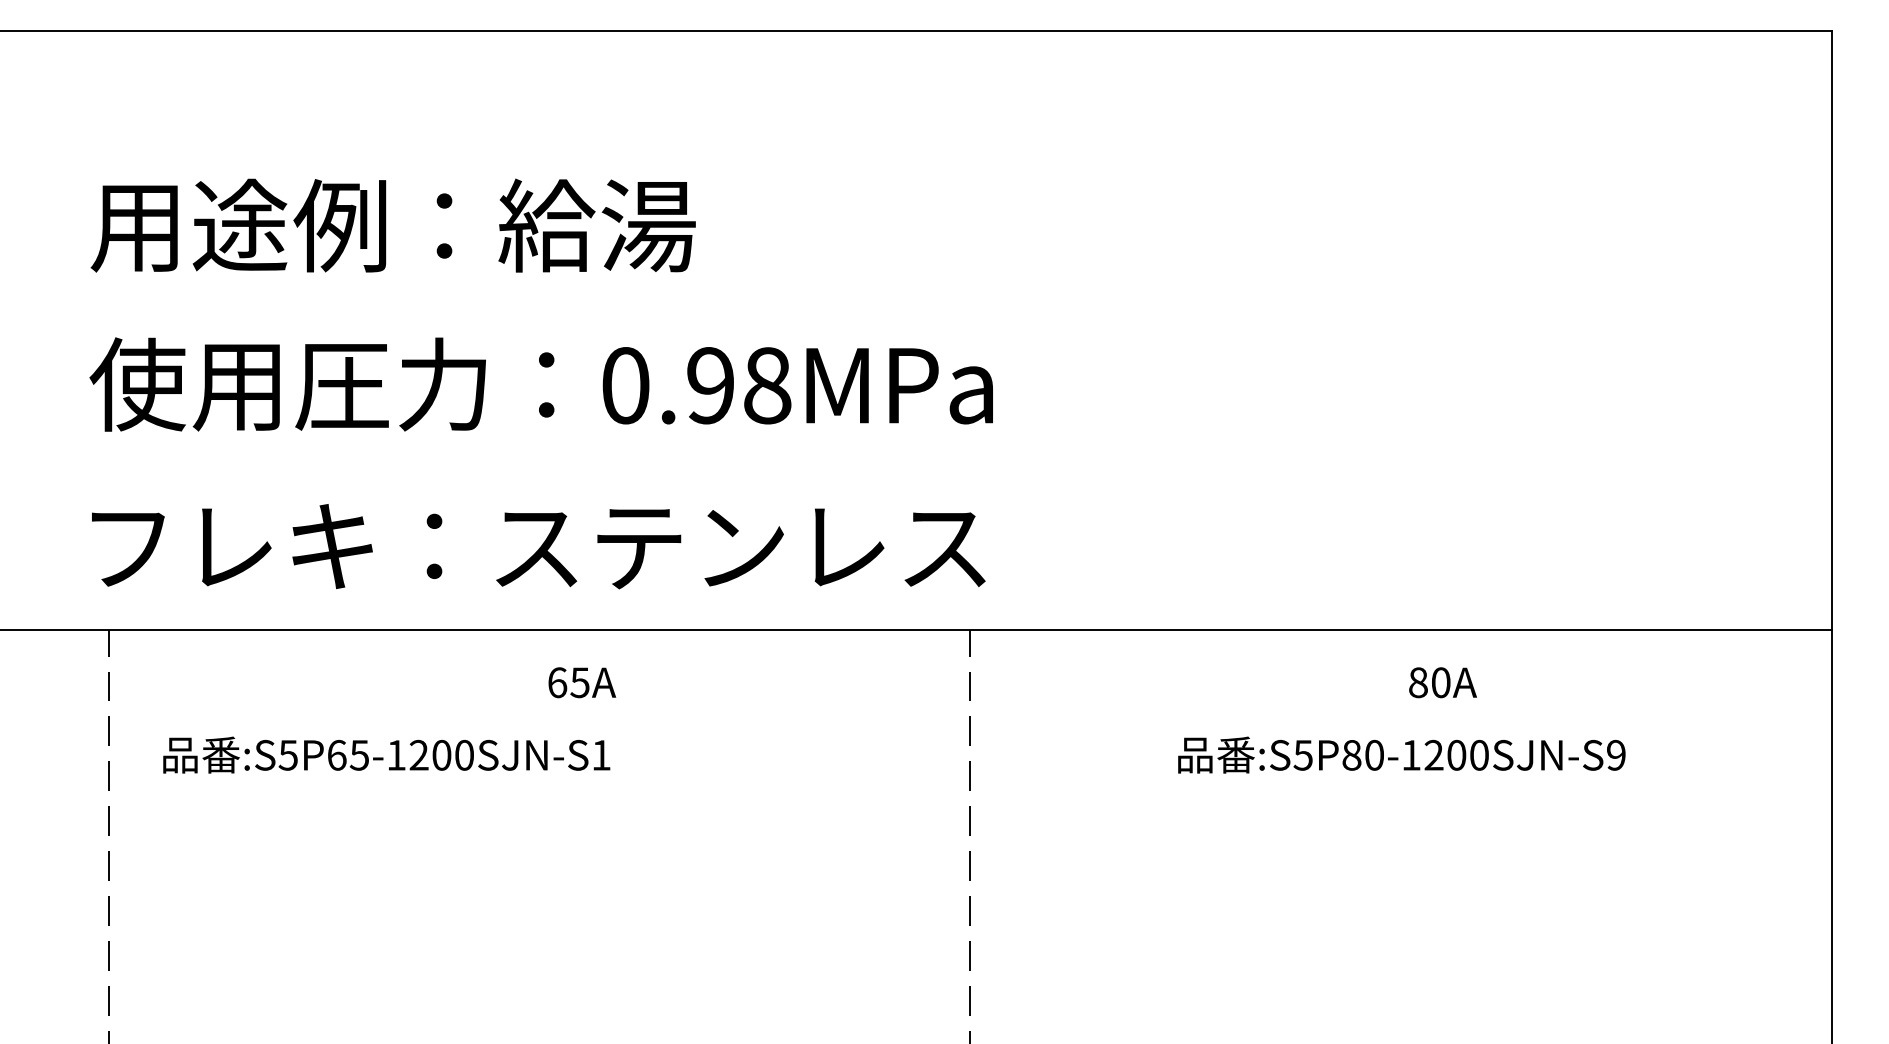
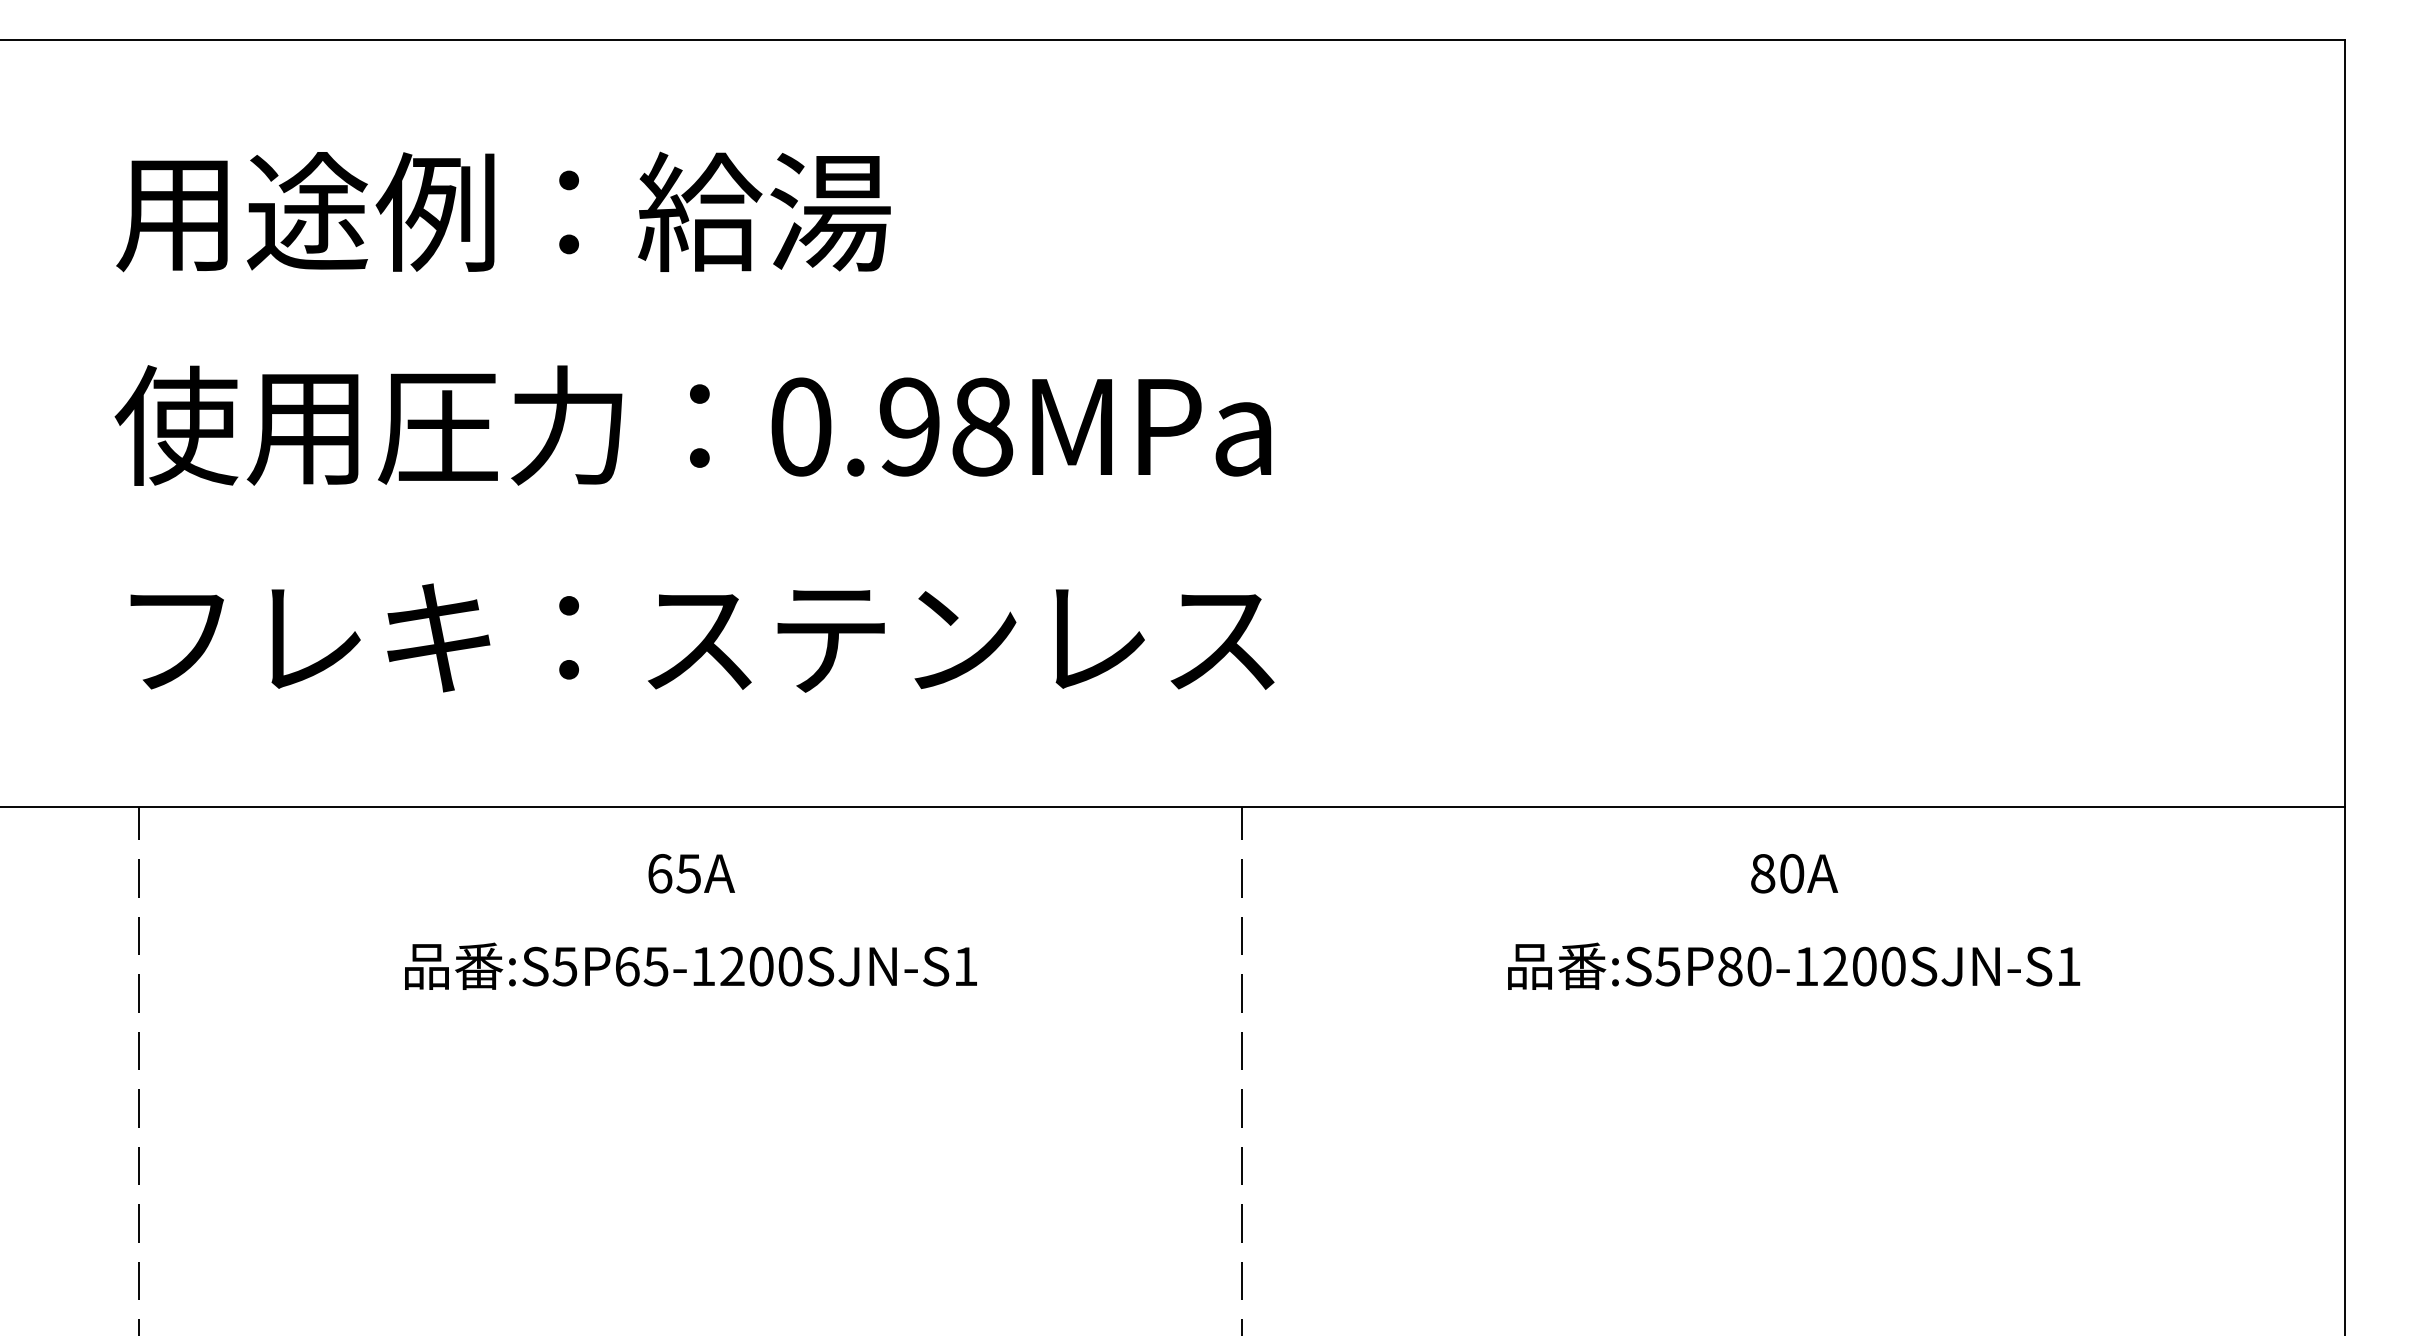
text: (392, 225) -> (502, 211), moved
text: (540, 384) -> (691, 425), moved
text: (538, 546) -> (702, 637), moved
text: (582, 682) -> (691, 873), moved
text: (1442, 682) -> (1793, 873), moved
text: (386, 754) -> (690, 965), moved
text: (1616, 754) -> (2069, 965), :S5P80-1200SJN-S9 -> :S5P80-1200SJN-S1

